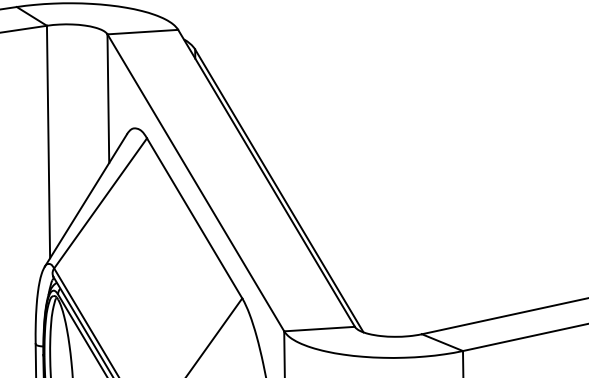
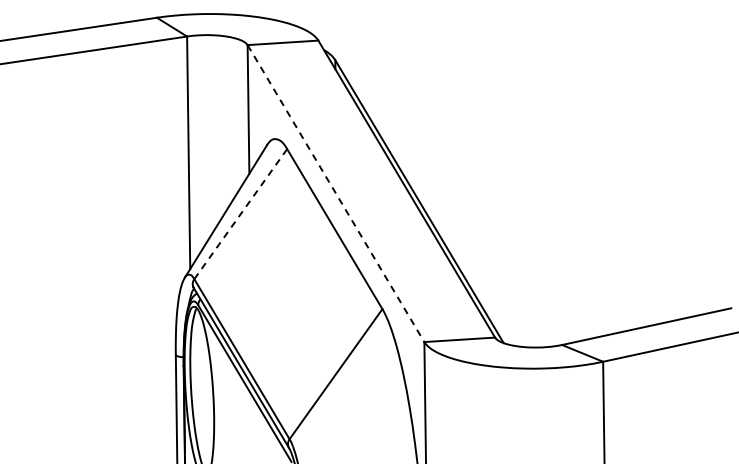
line: (196, 182) -> (336, 193), solid -> dashed
line: (100, 203) -> (240, 214), solid -> dashed

